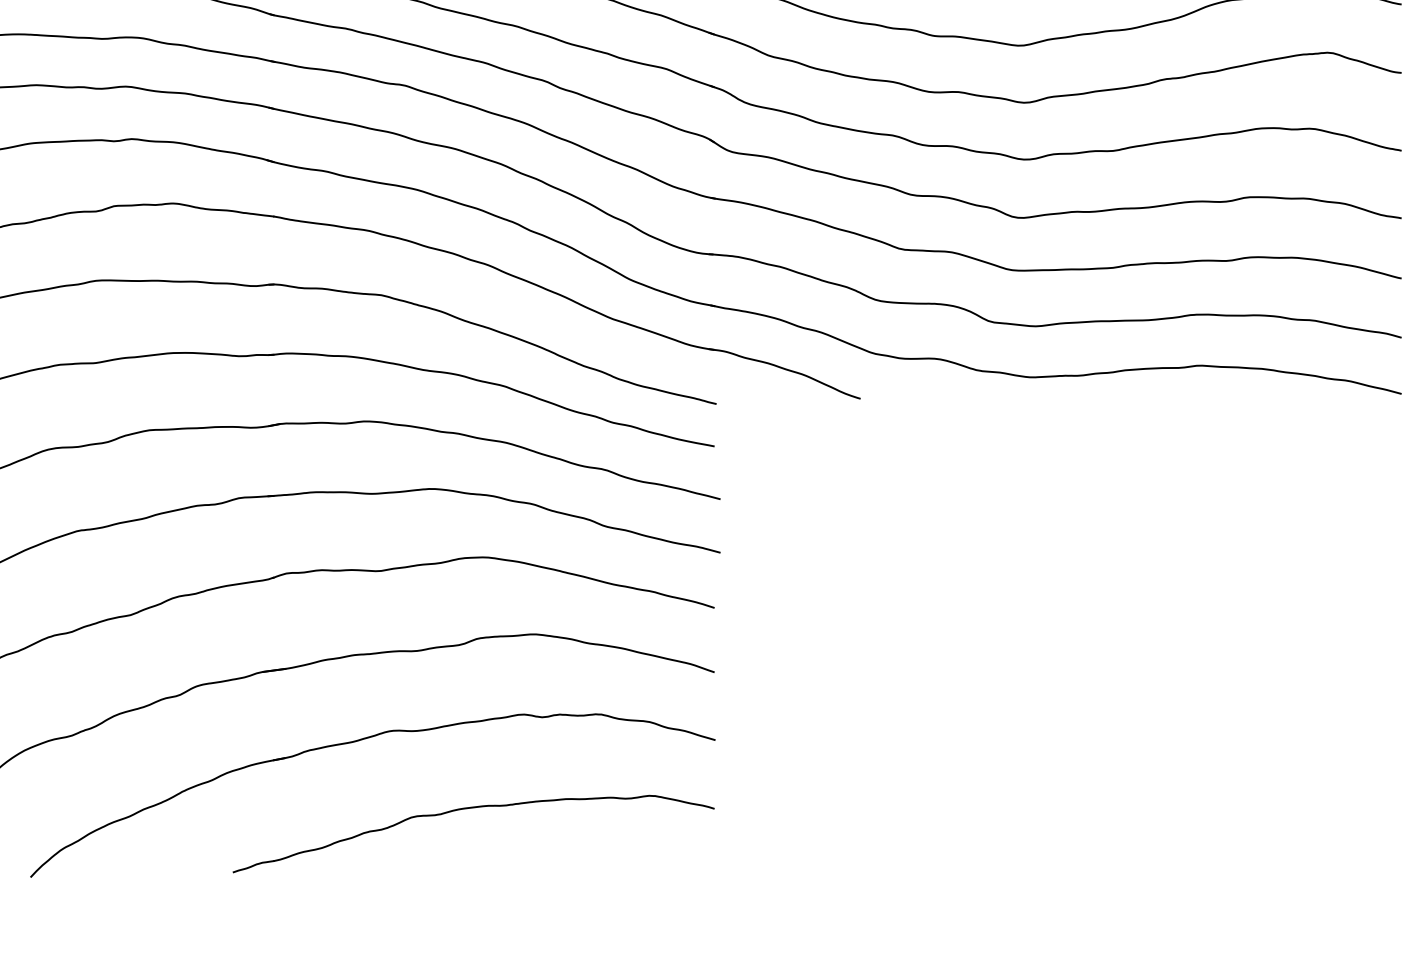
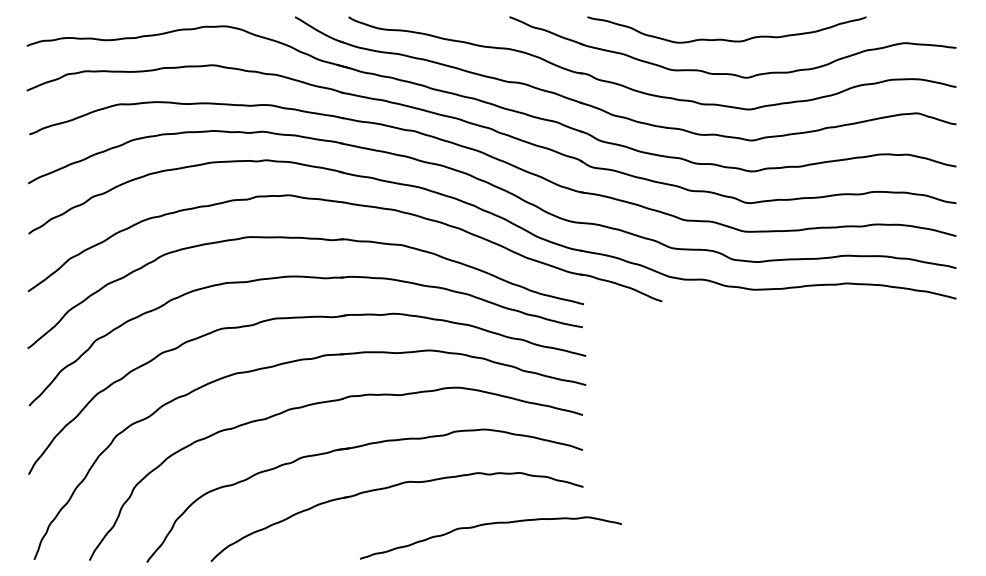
part: (472, 809) -> (490, 524), moved

